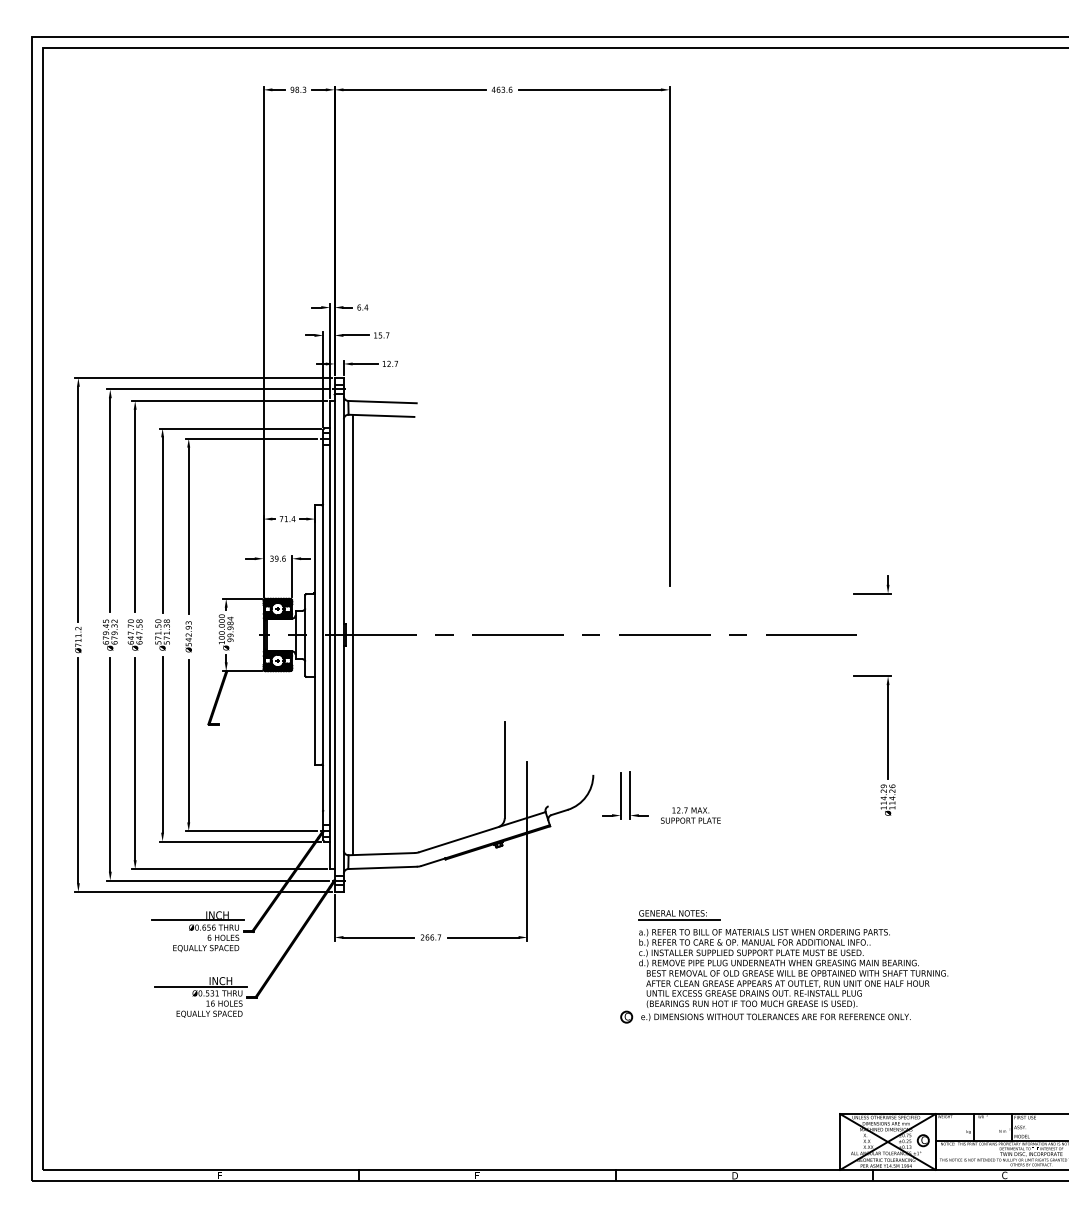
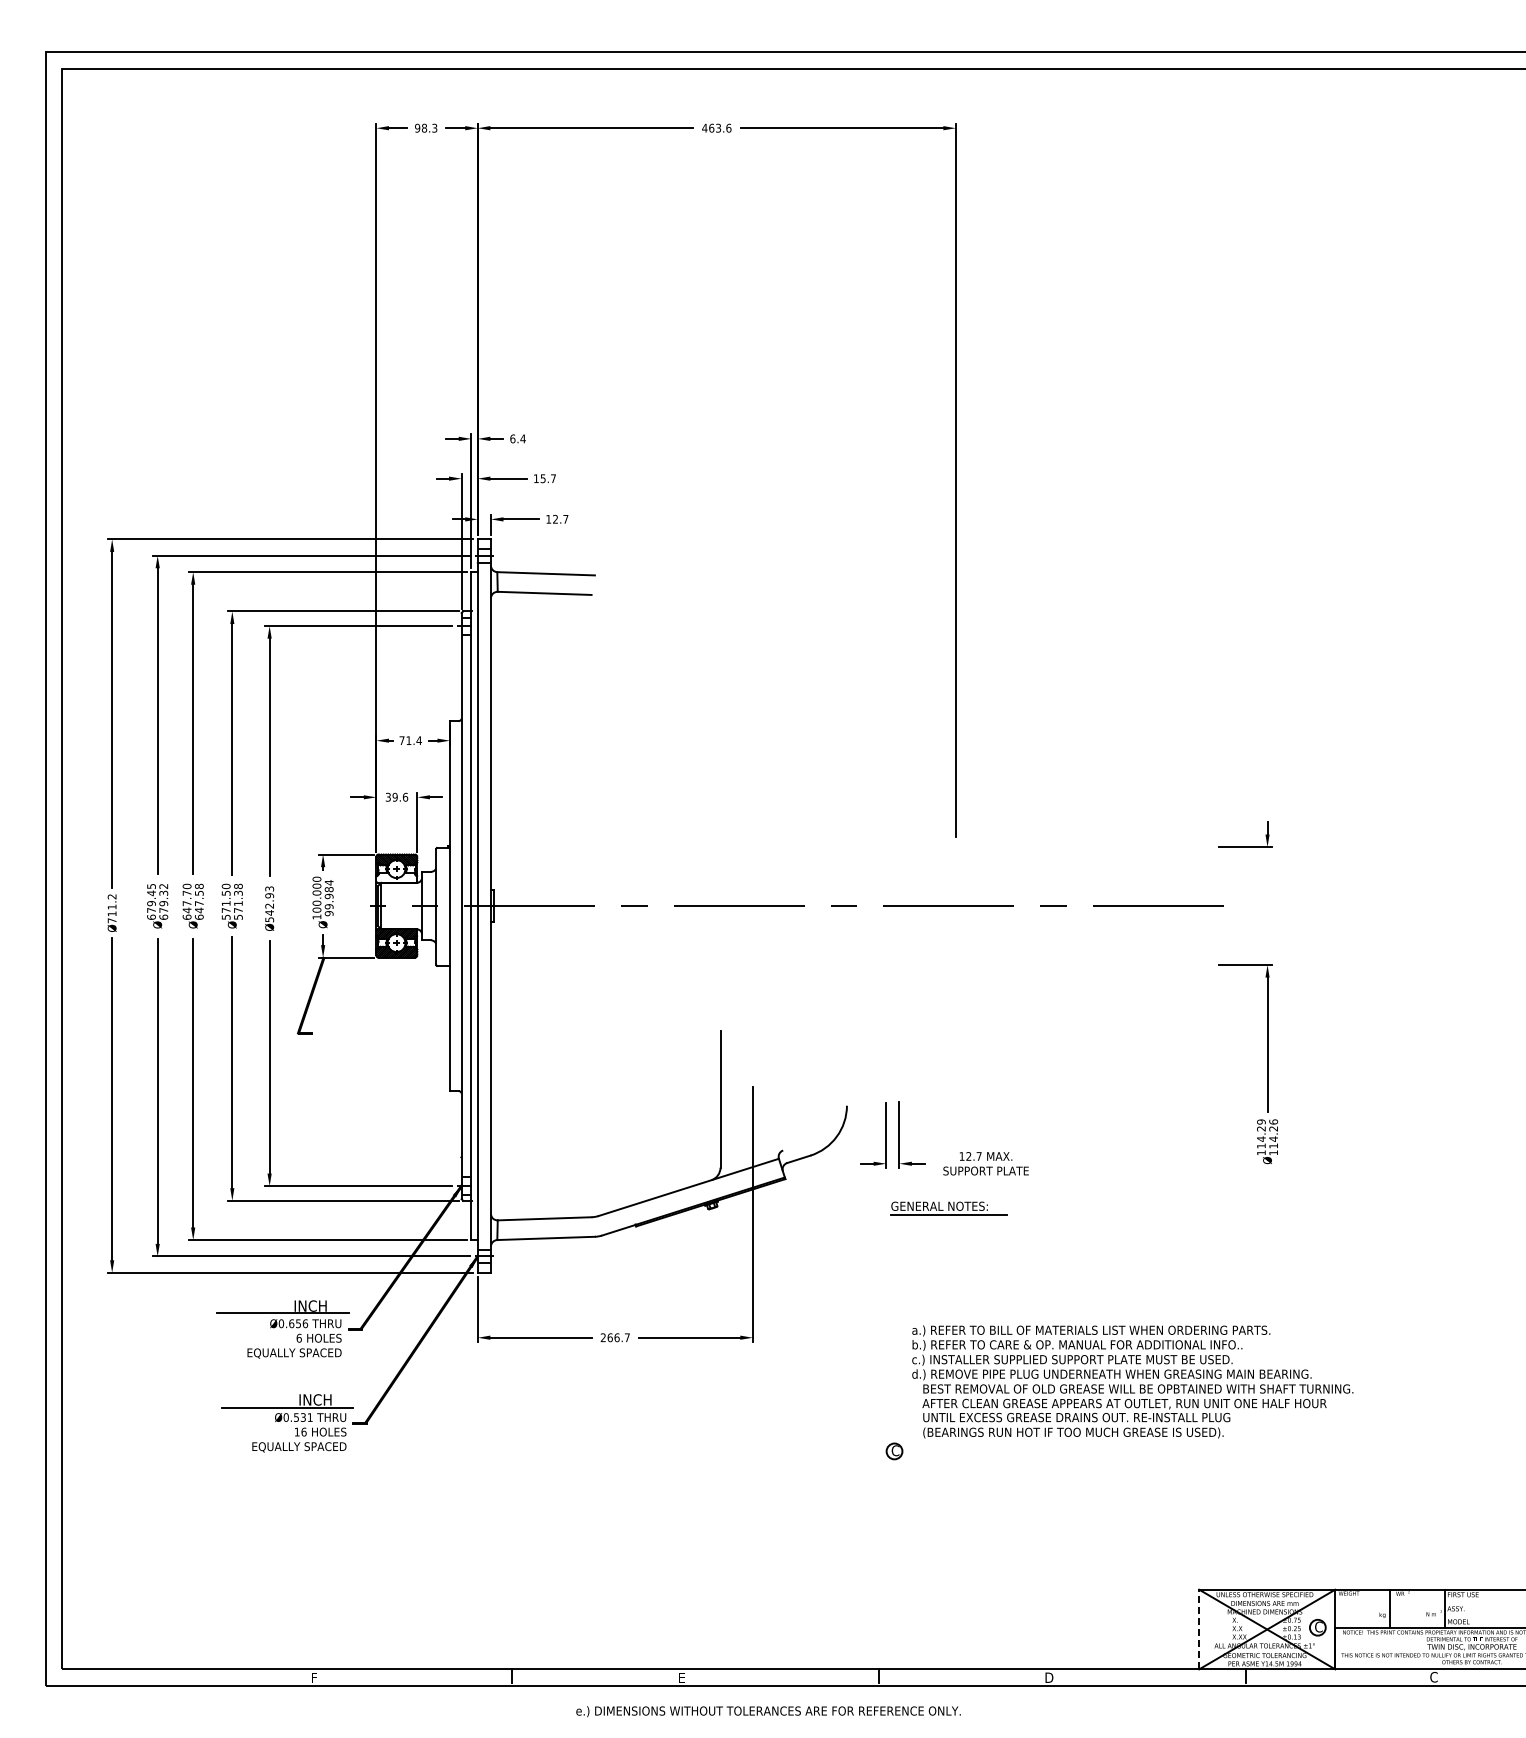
hatch: (277, 614) -> (396, 877), removed
line: (352, 635) -> (503, 906), removed
part: (679, 914) -> (948, 1208), moved
text: (775, 1017) -> (768, 1711), moved
line: (840, 1141) -> (1199, 1629), solid -> dashed

